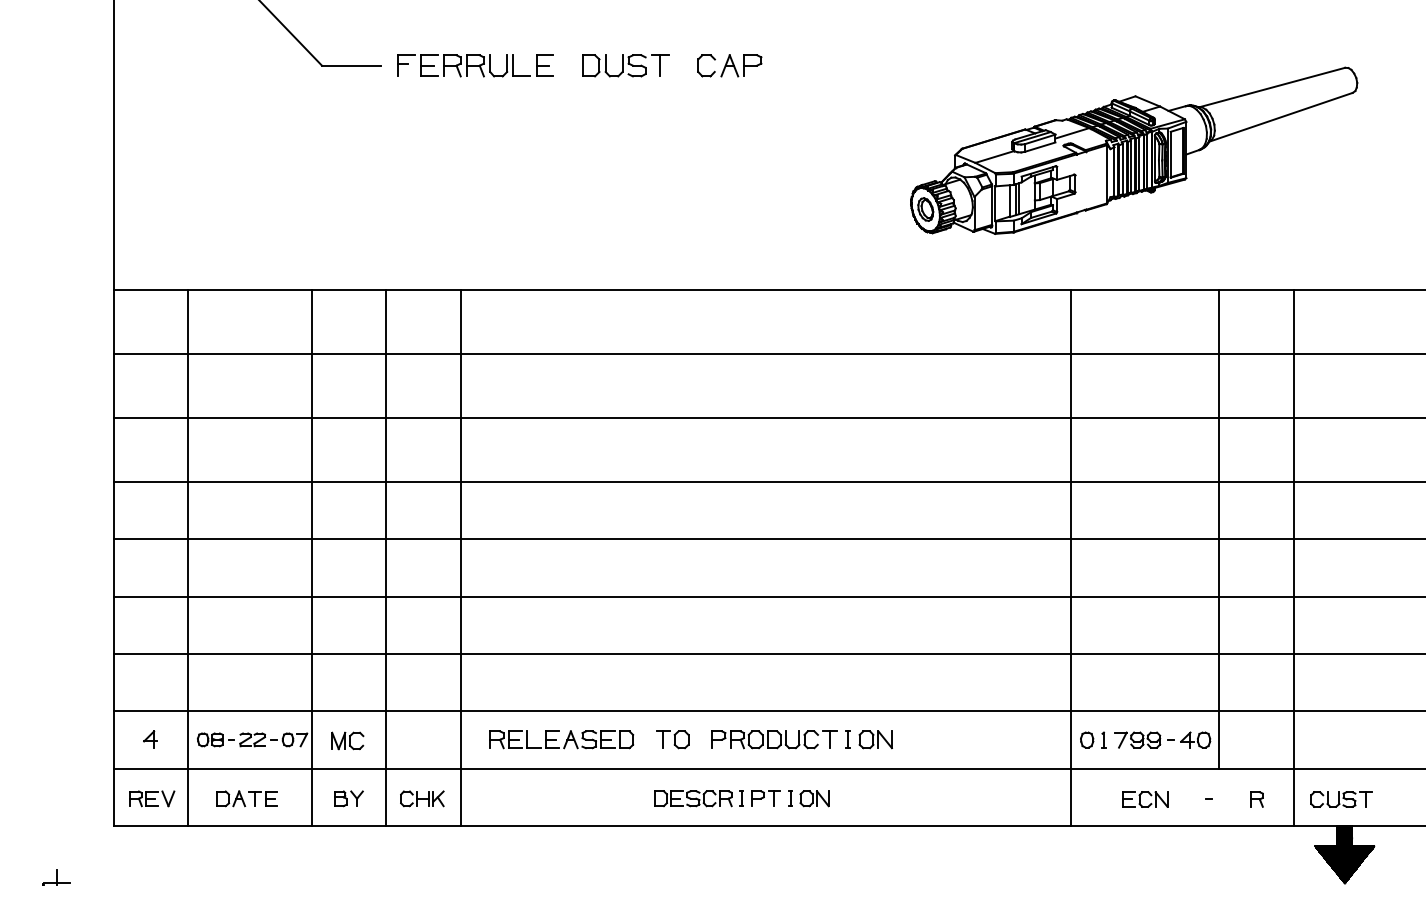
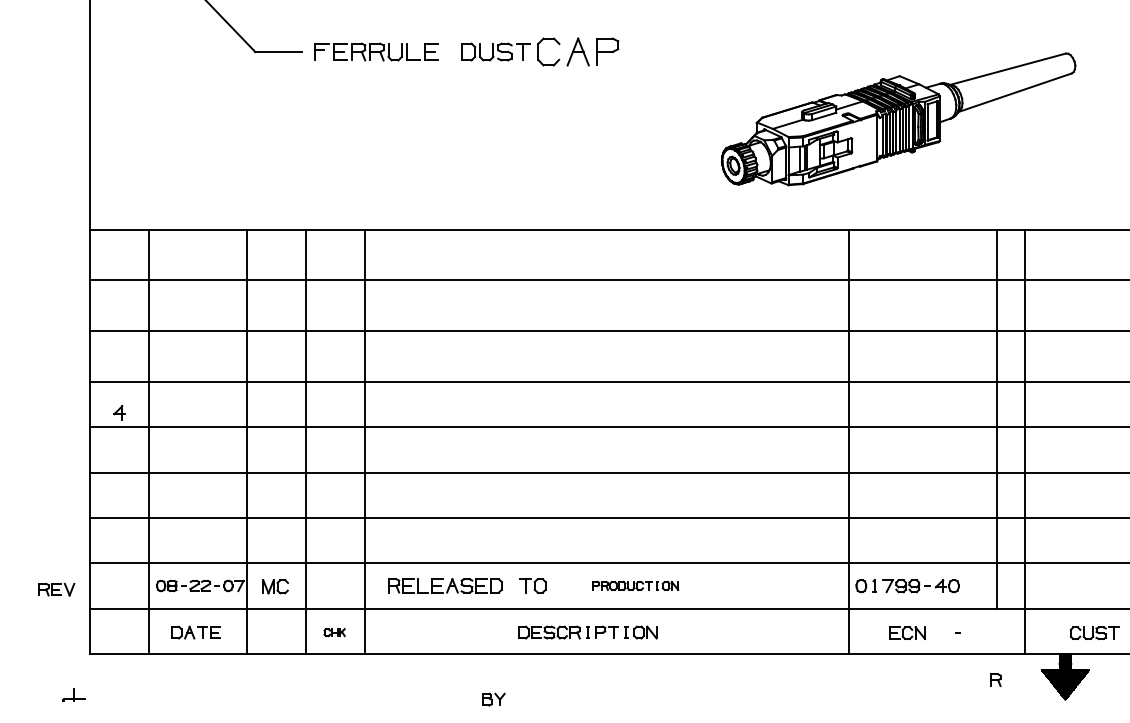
part: (730, 65) -> (578, 51), size x1.6
line: (1219, 529) -> (997, 419), moved
part: (150, 739) -> (119, 412), moved
part: (801, 739) -> (635, 585), size x0.6
part: (151, 798) -> (56, 589), moved
part: (348, 798) -> (493, 699), moved
part: (422, 798) -> (334, 632), size x0.6
part: (1256, 798) -> (995, 679), moved
part: (1341, 799) -> (1094, 633), moved
part: (55, 876) -> (73, 694), moved

